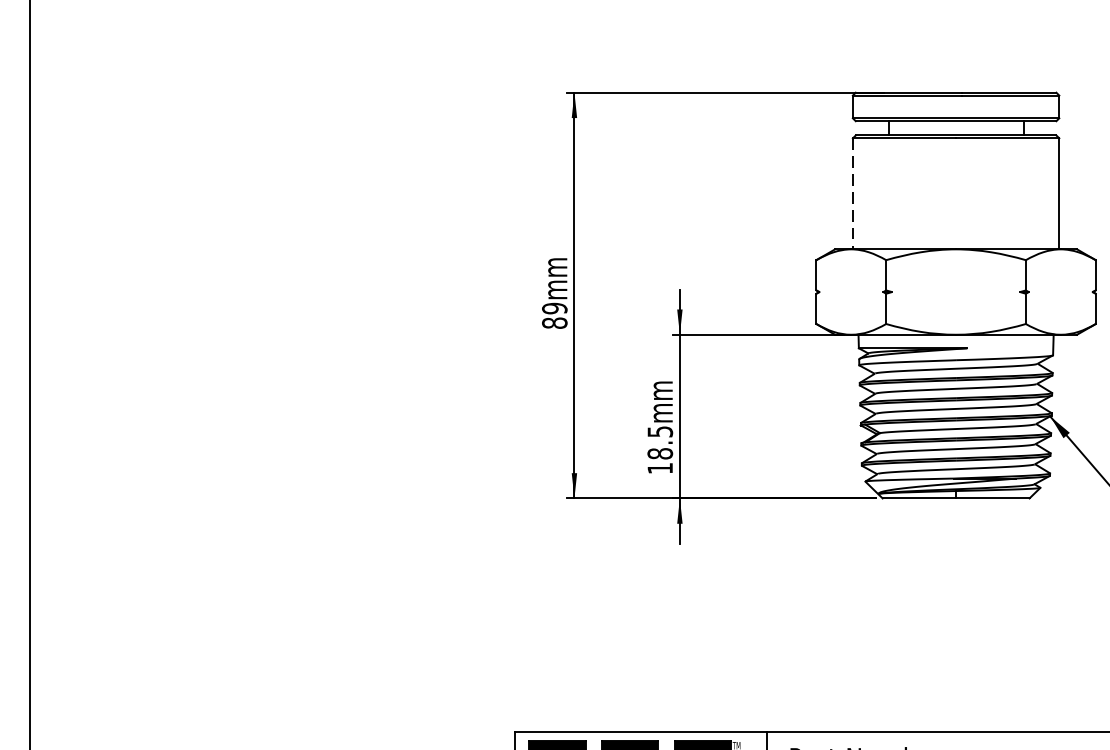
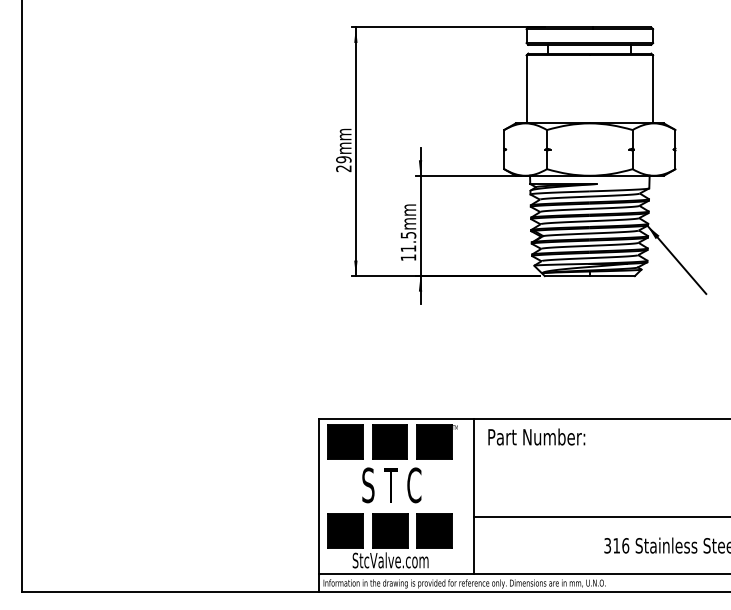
line: (852, 194) -> (526, 89), dashed -> solid
text: (554, 322) -> (343, 168), 89mm -> 29mm
text: (660, 453) -> (408, 248), 18.5mm -> 11.5mm

